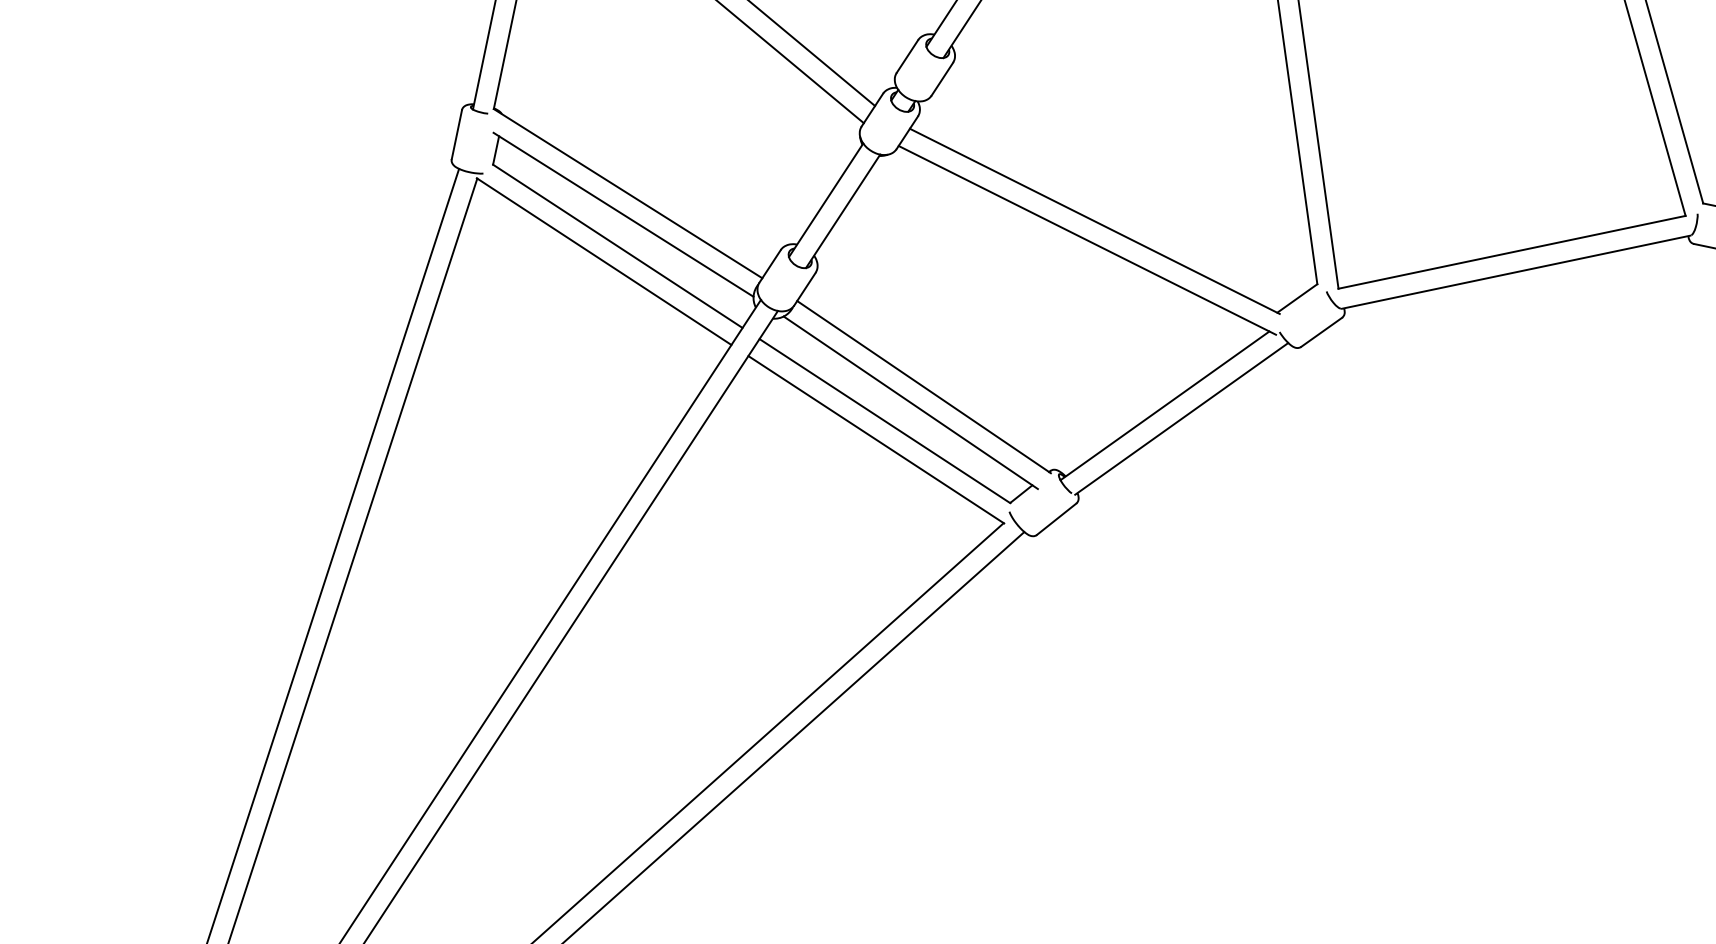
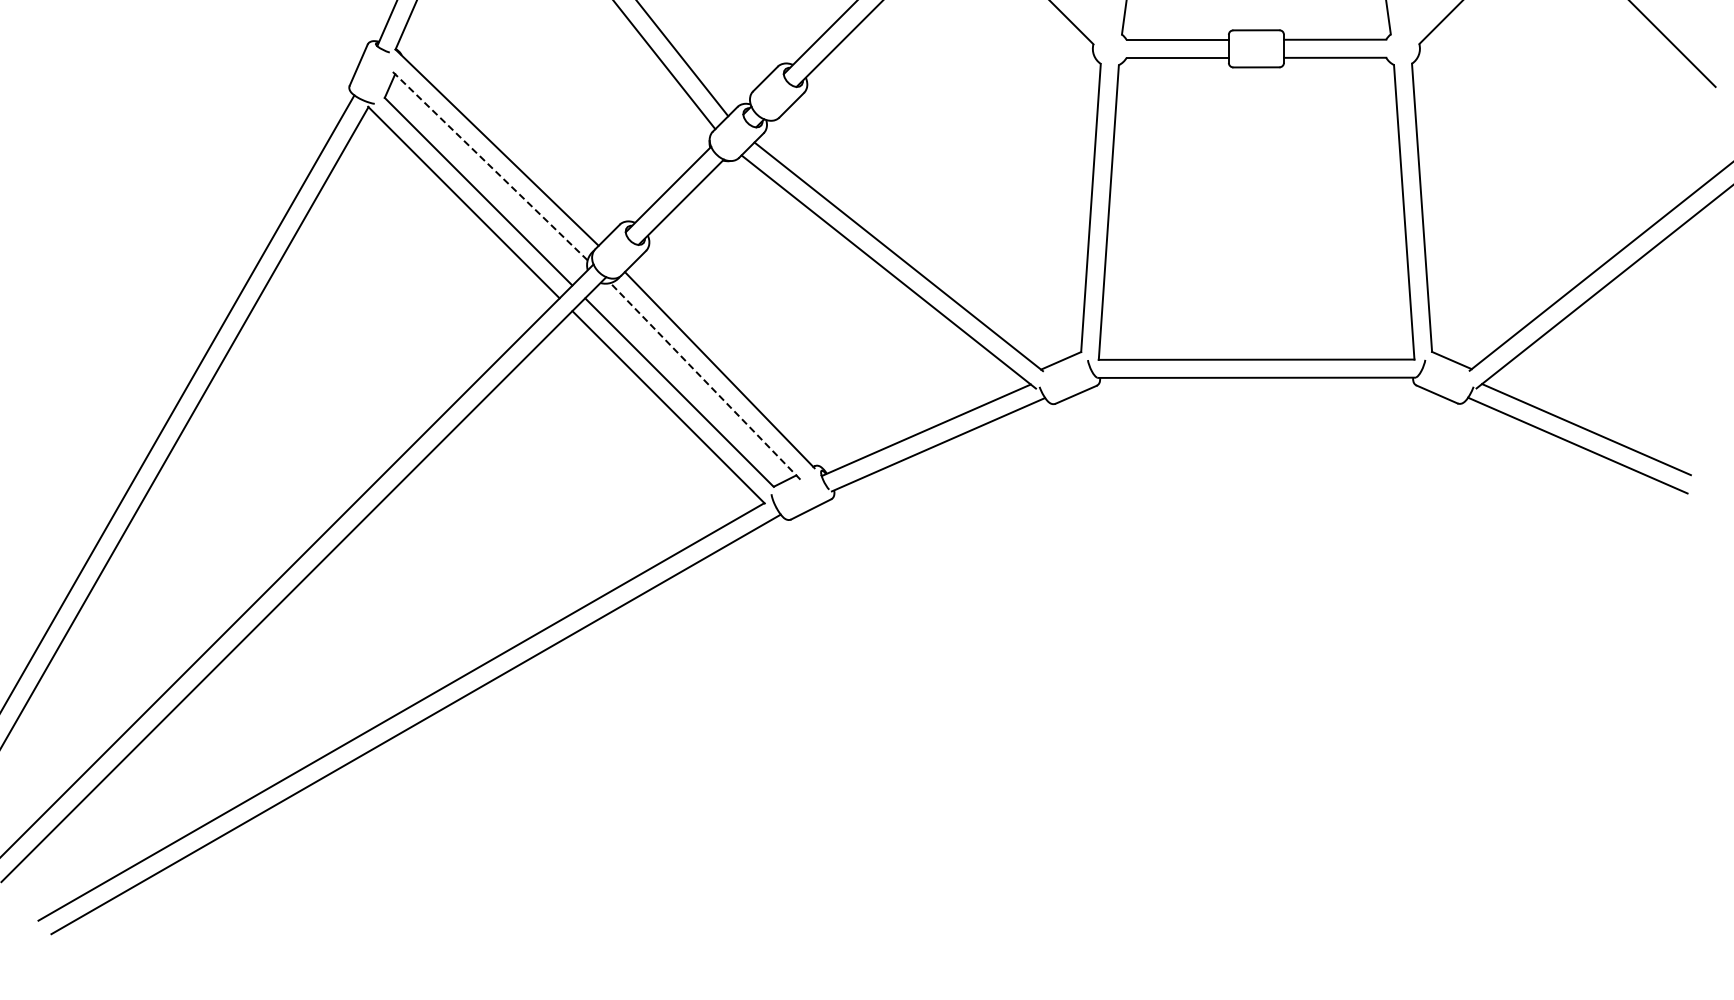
line: (623, 214) -> (489, 165), solid -> dashed
line: (910, 402) -> (705, 381), solid -> dashed

